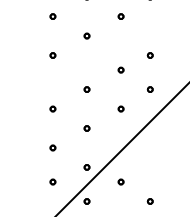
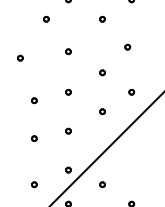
part: (52, 16) -> (45, 19), moved
part: (86, 35) -> (67, 51), moved
part: (52, 55) -> (19, 58), moved
part: (149, 55) -> (126, 47), moved
part: (52, 108) -> (33, 100), moved
part: (52, 147) -> (33, 138), moved

